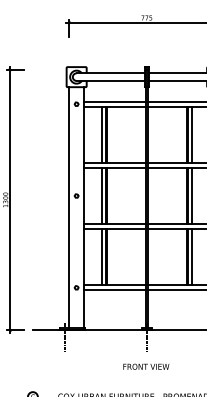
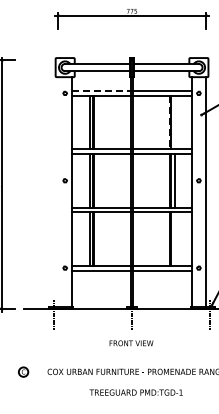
line: (115, 102) -> (102, 91), solid -> dashed
line: (186, 134) -> (169, 122), solid -> dashed
line: (191, 134) -> (174, 122), removed
line: (69, 207) -> (58, 191), removed
line: (191, 256) -> (174, 238), removed

